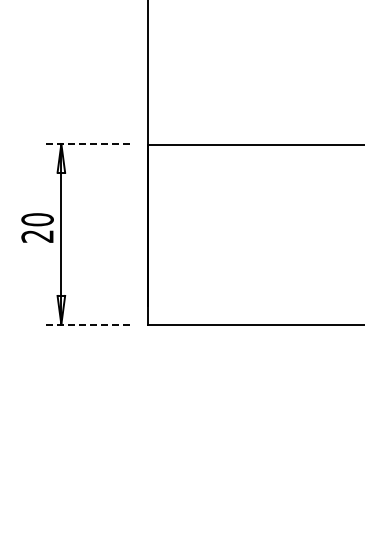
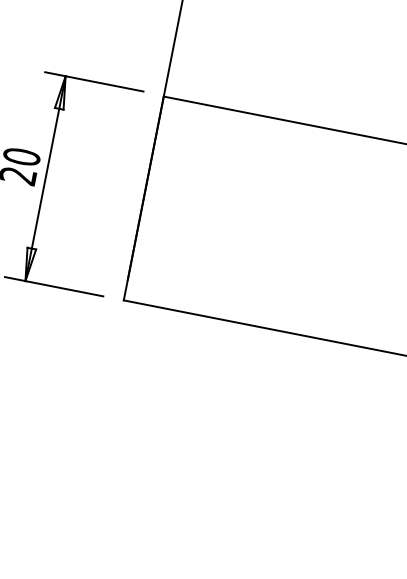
line: (86, 144) -> (94, 82), dashed -> solid
line: (86, 324) -> (53, 286), dashed -> solid

